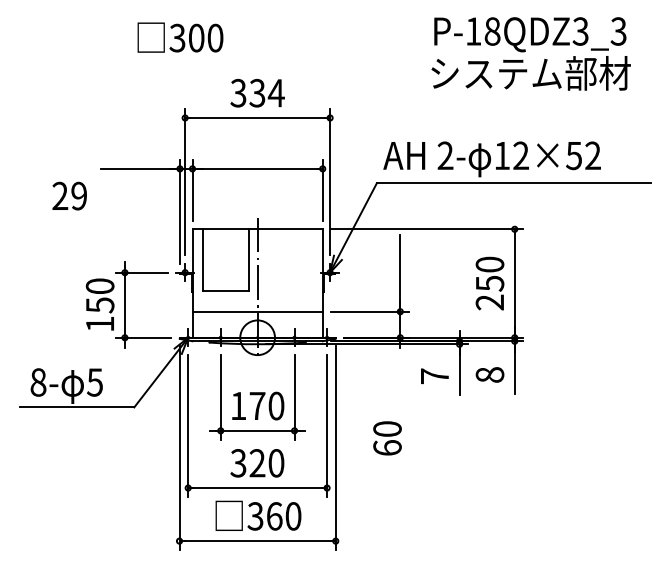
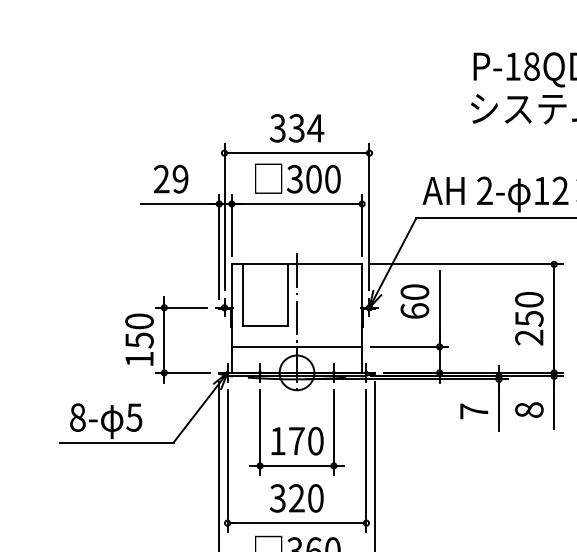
text: (180, 37) -> (297, 178), moved
text: (69, 195) -> (170, 178), moved
text: (387, 438) -> (414, 301), moved

